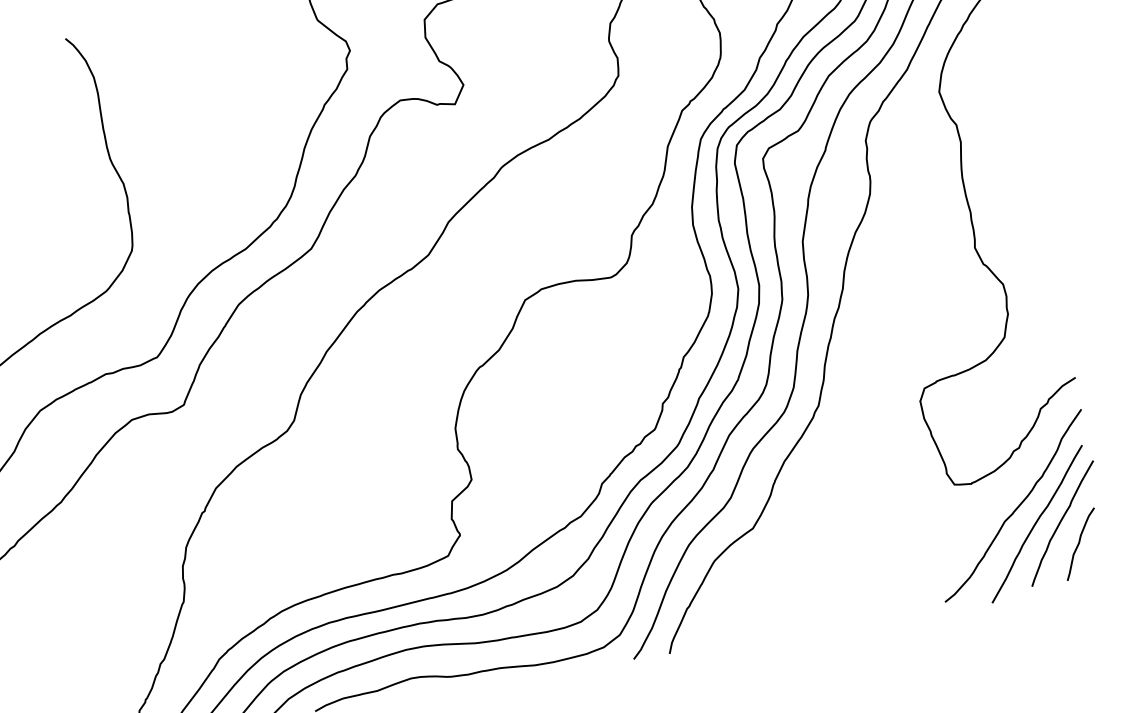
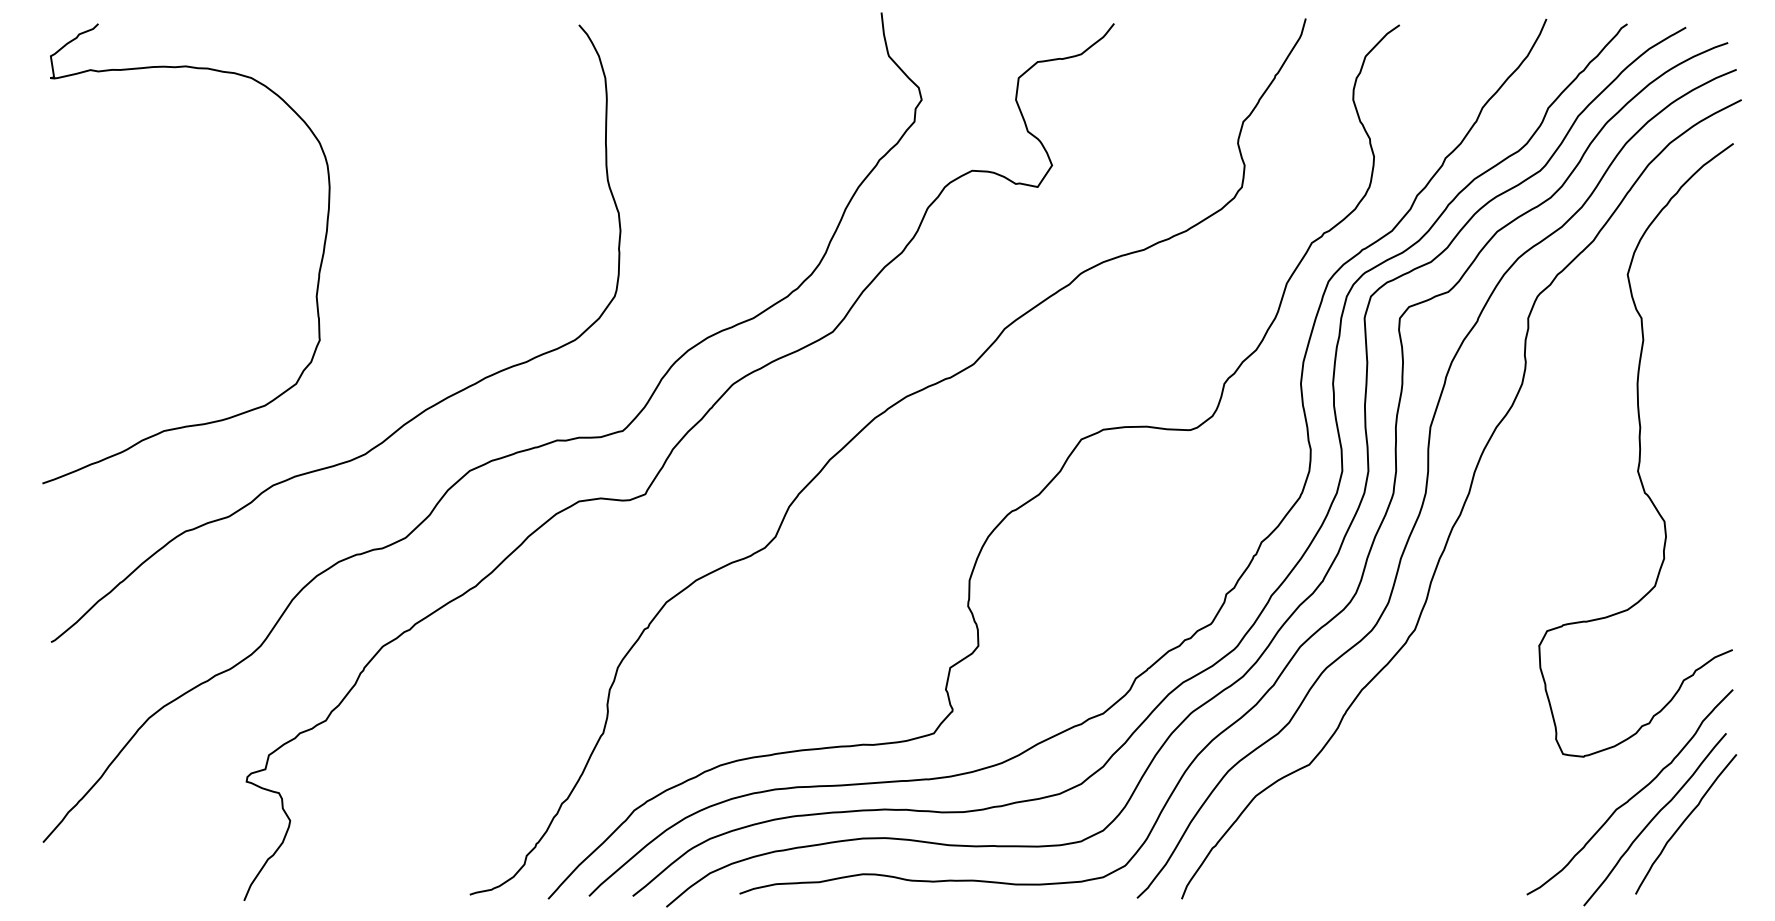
curve: (1079, 543) -> (1702, 852), removed

